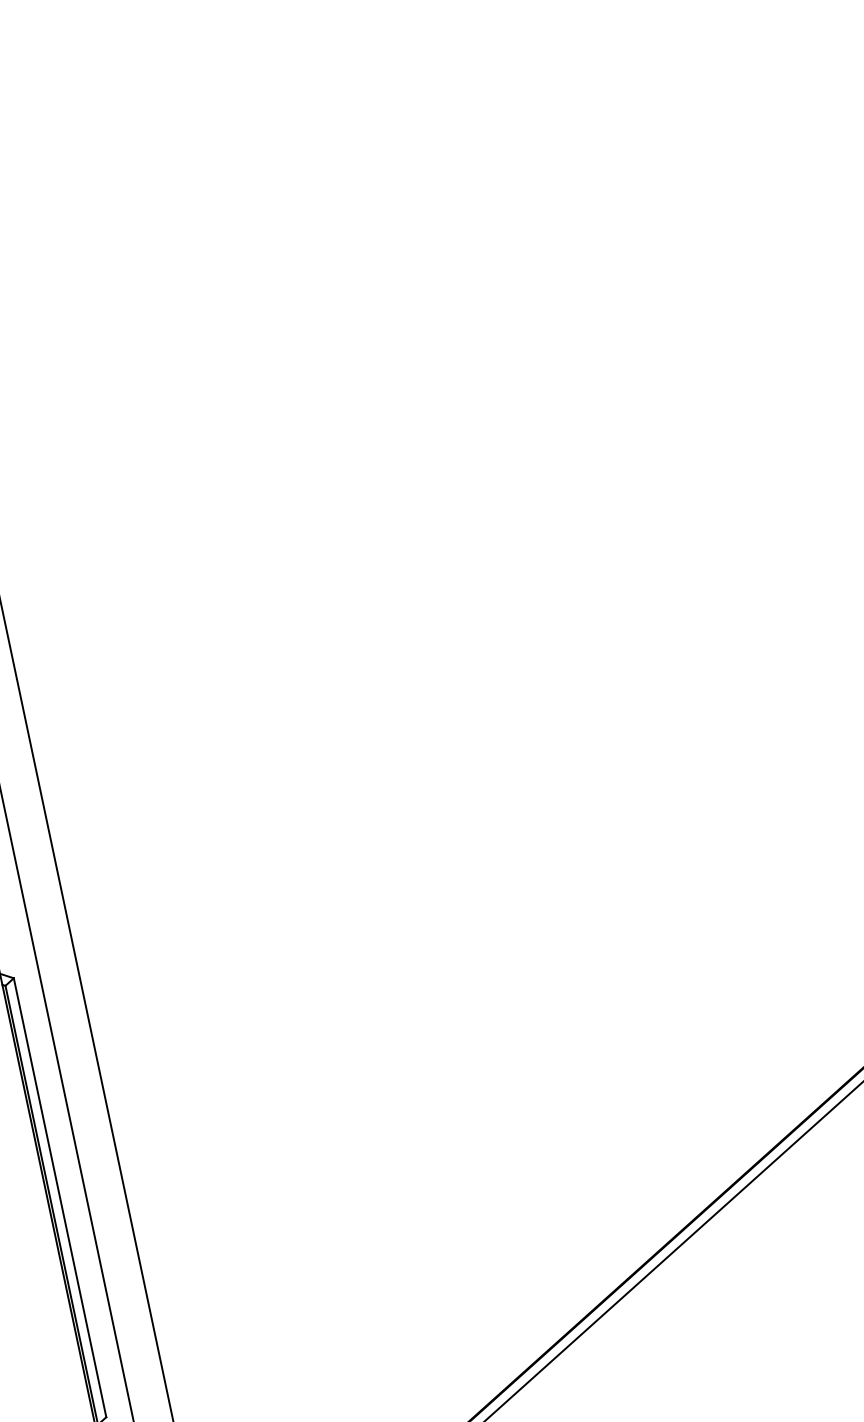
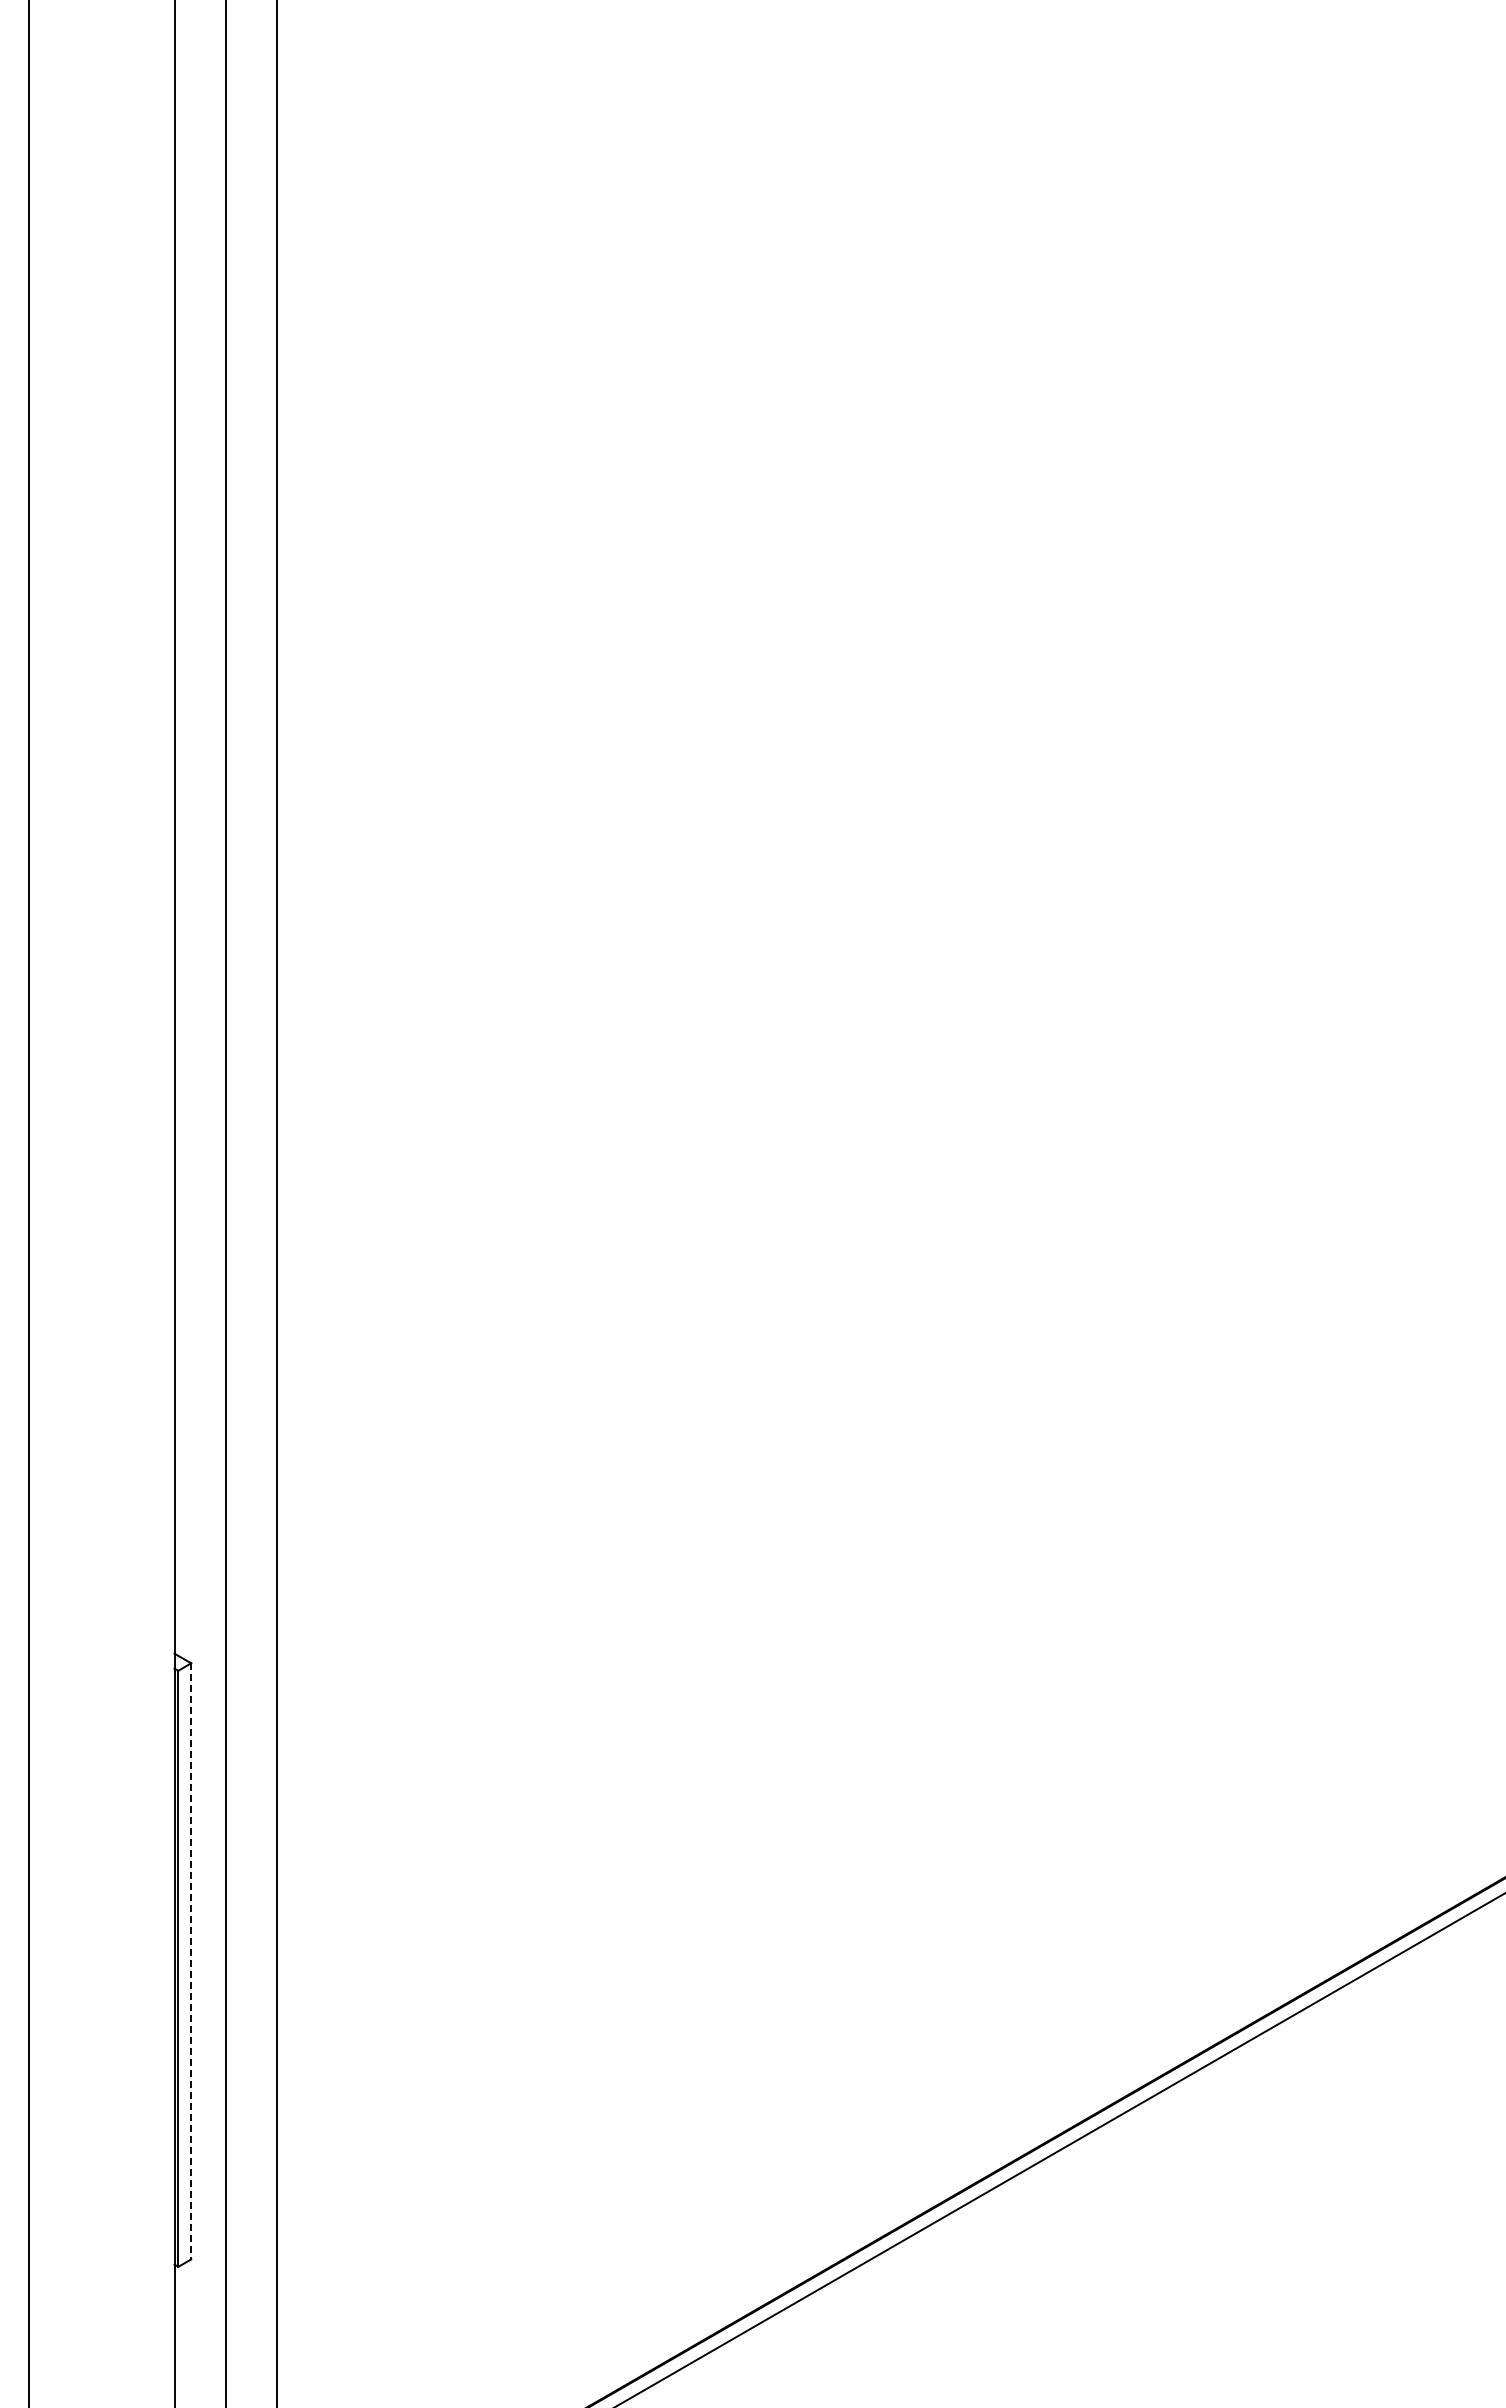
line: (60, 1197) -> (191, 1961), solid -> dashed

